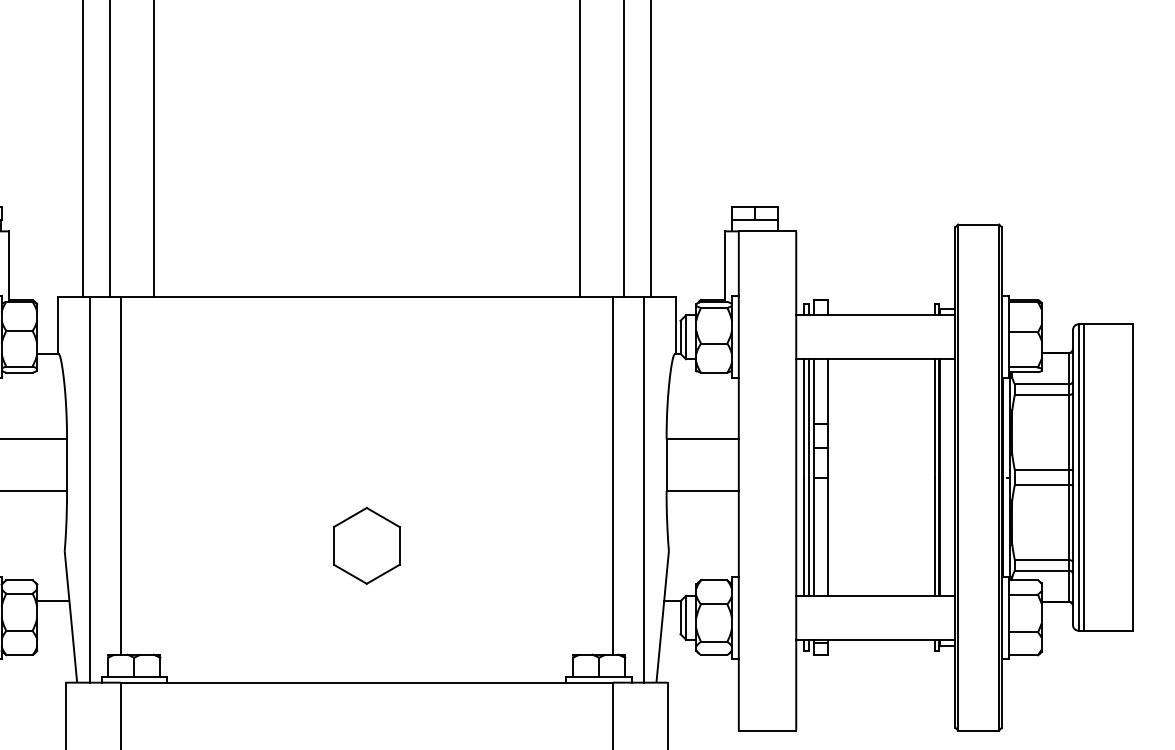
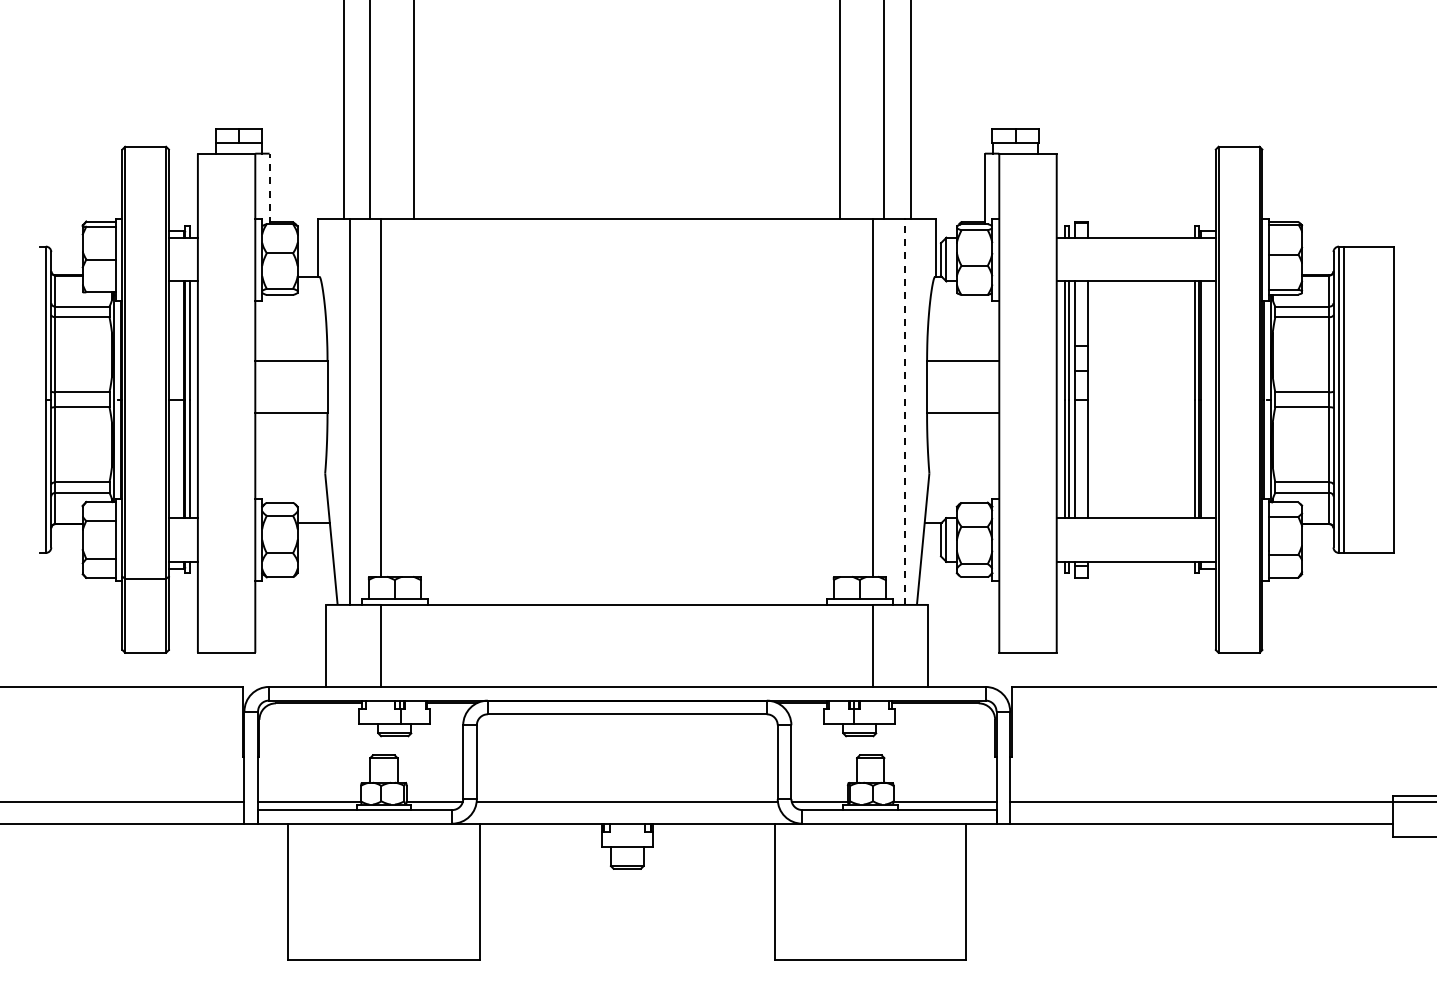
line: (9, 266) -> (269, 188), solid -> dashed
line: (644, 490) -> (904, 412), solid -> dashed
part: (367, 546) -> (627, 468), removed

